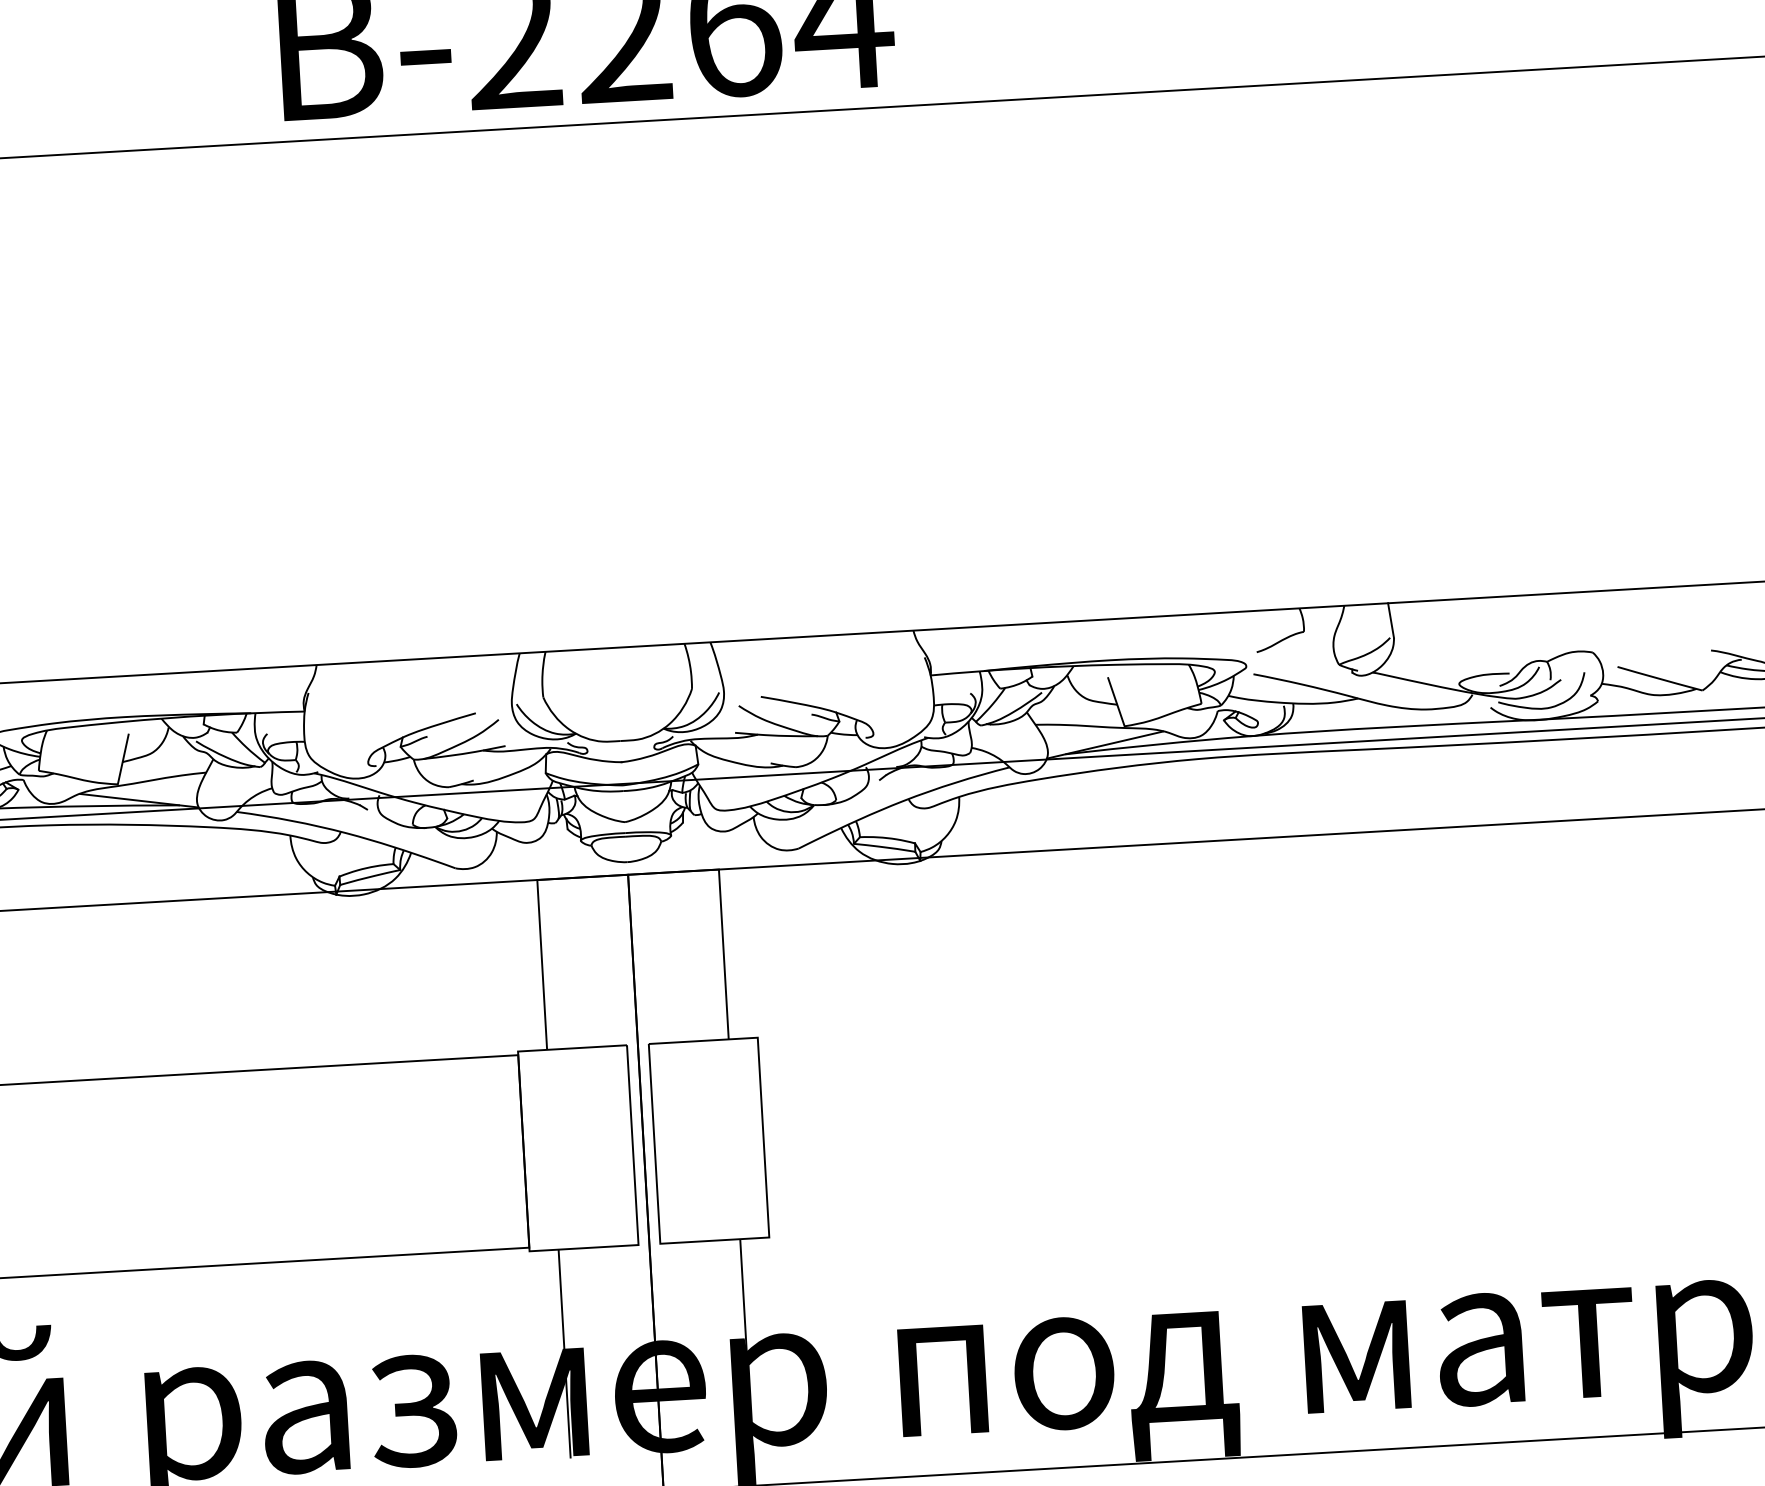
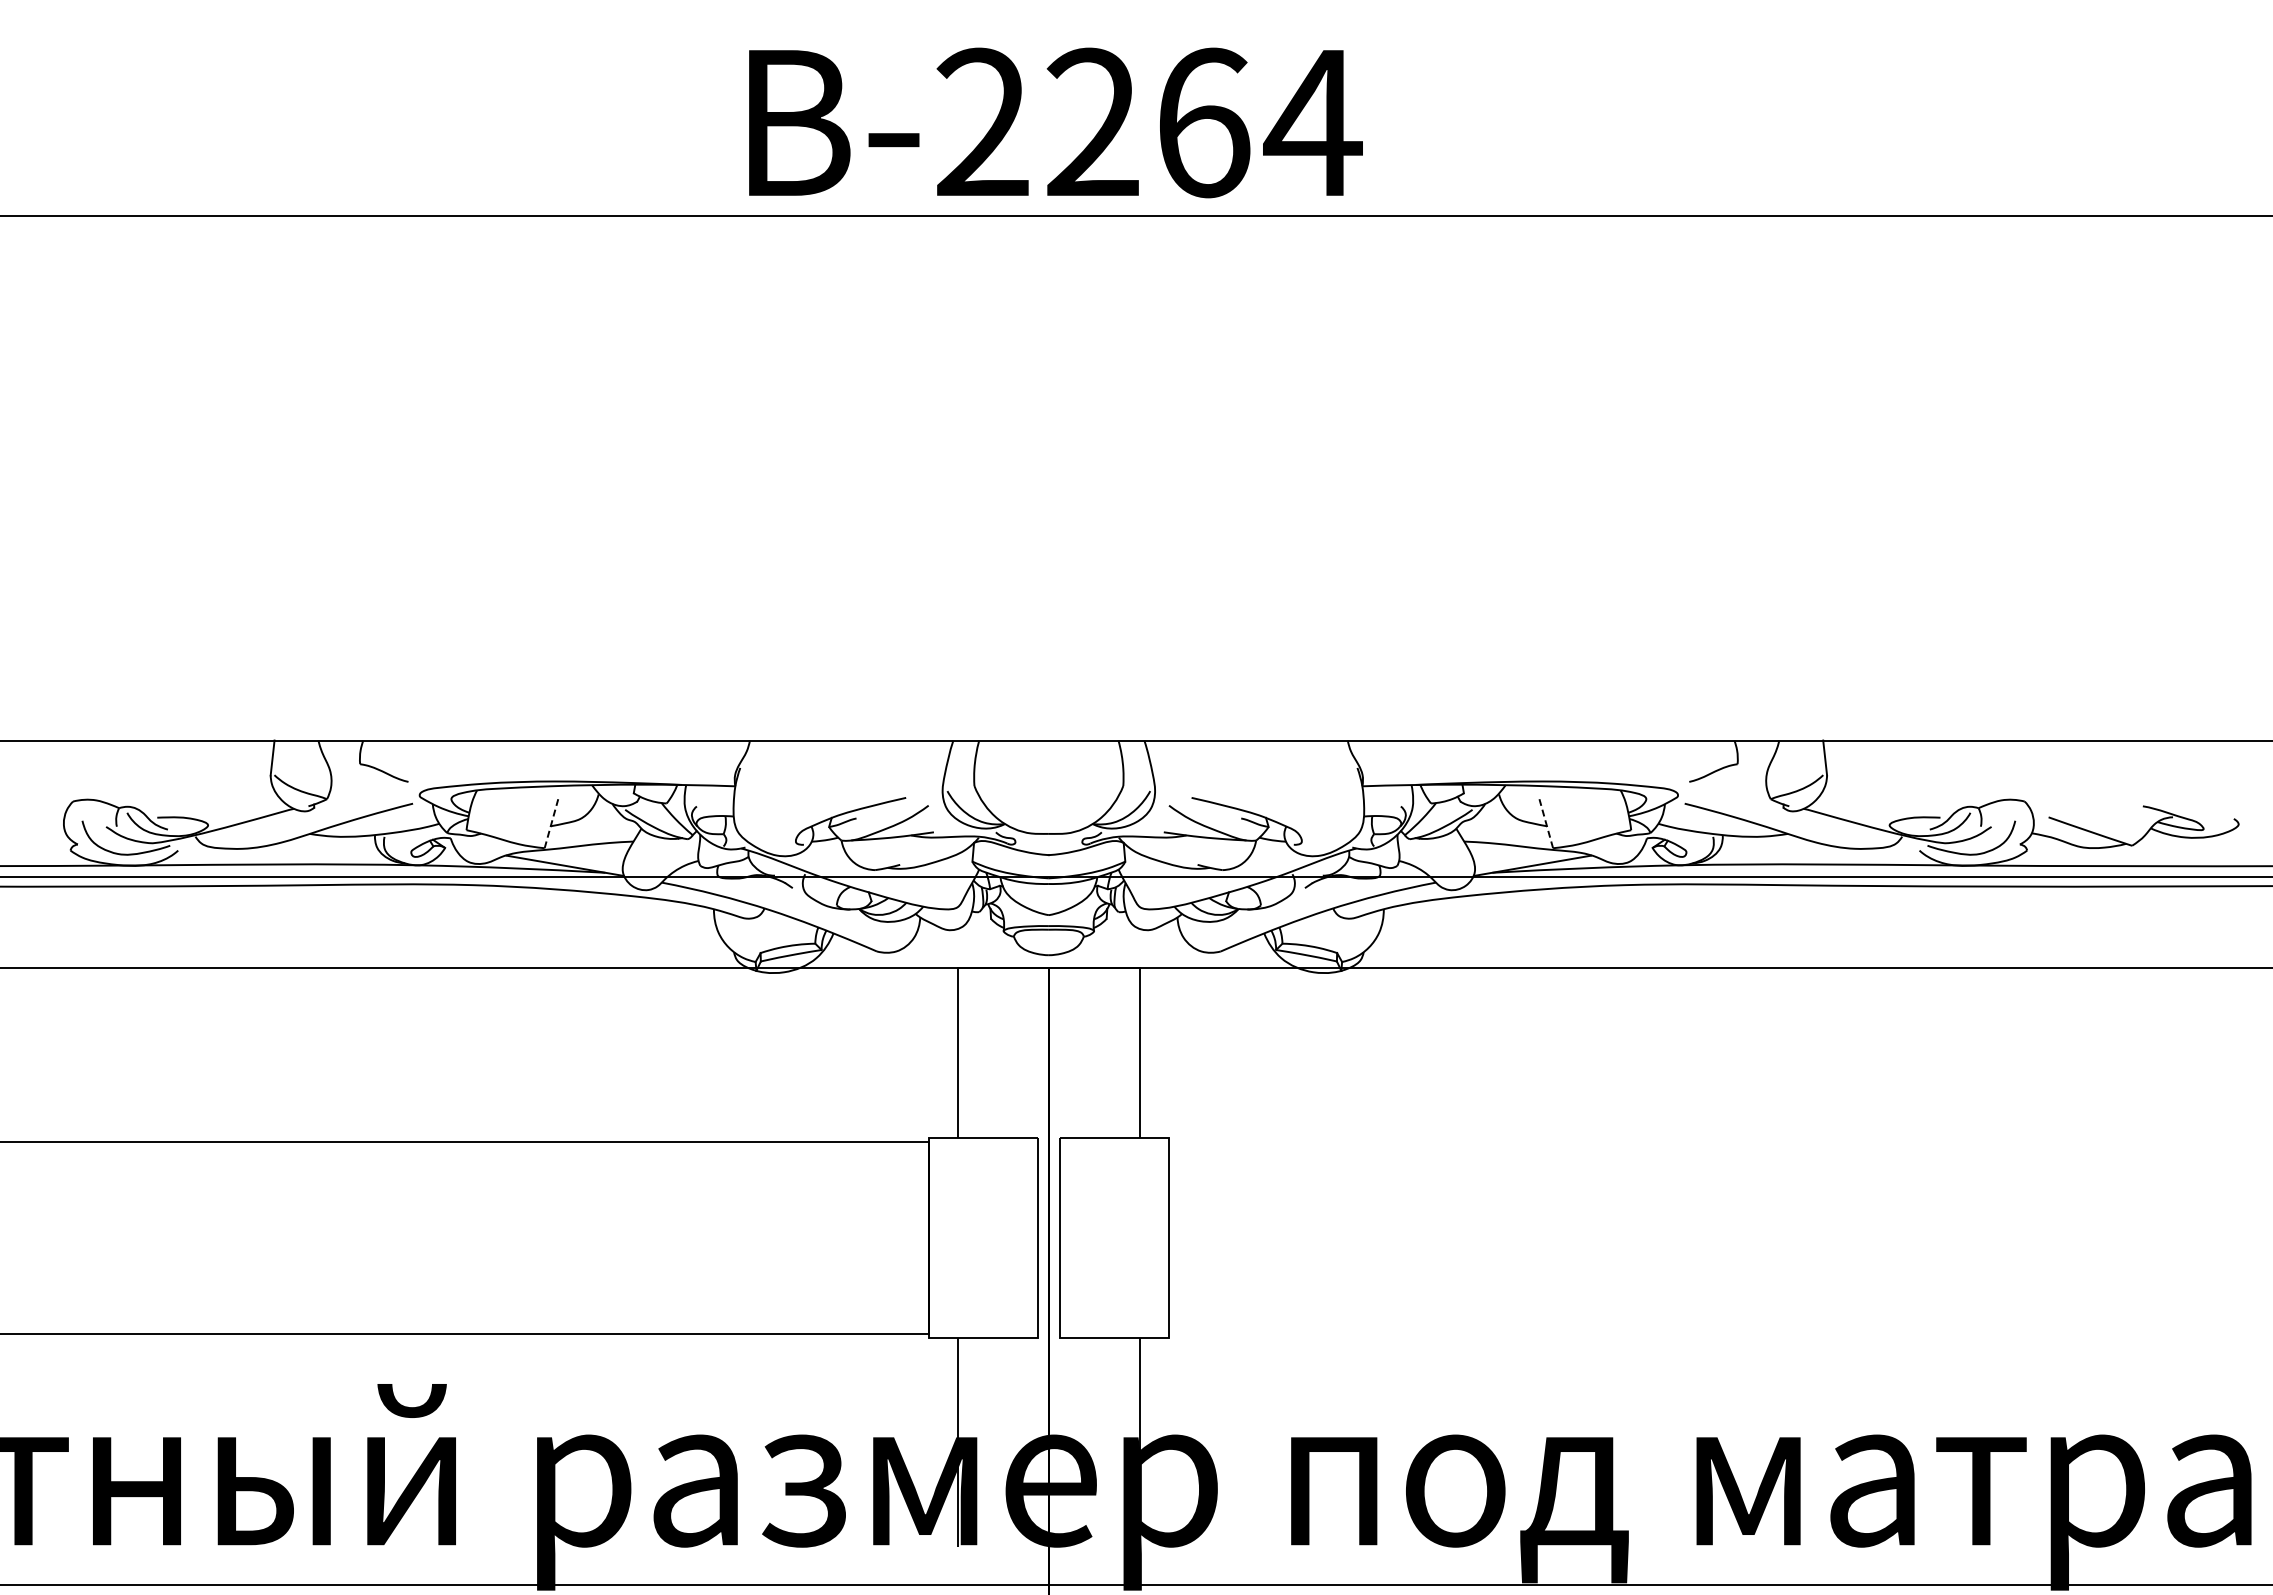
line: (1116, 702) -> (1546, 823), solid -> dashed
line: (123, 759) -> (551, 823), solid -> dashed

